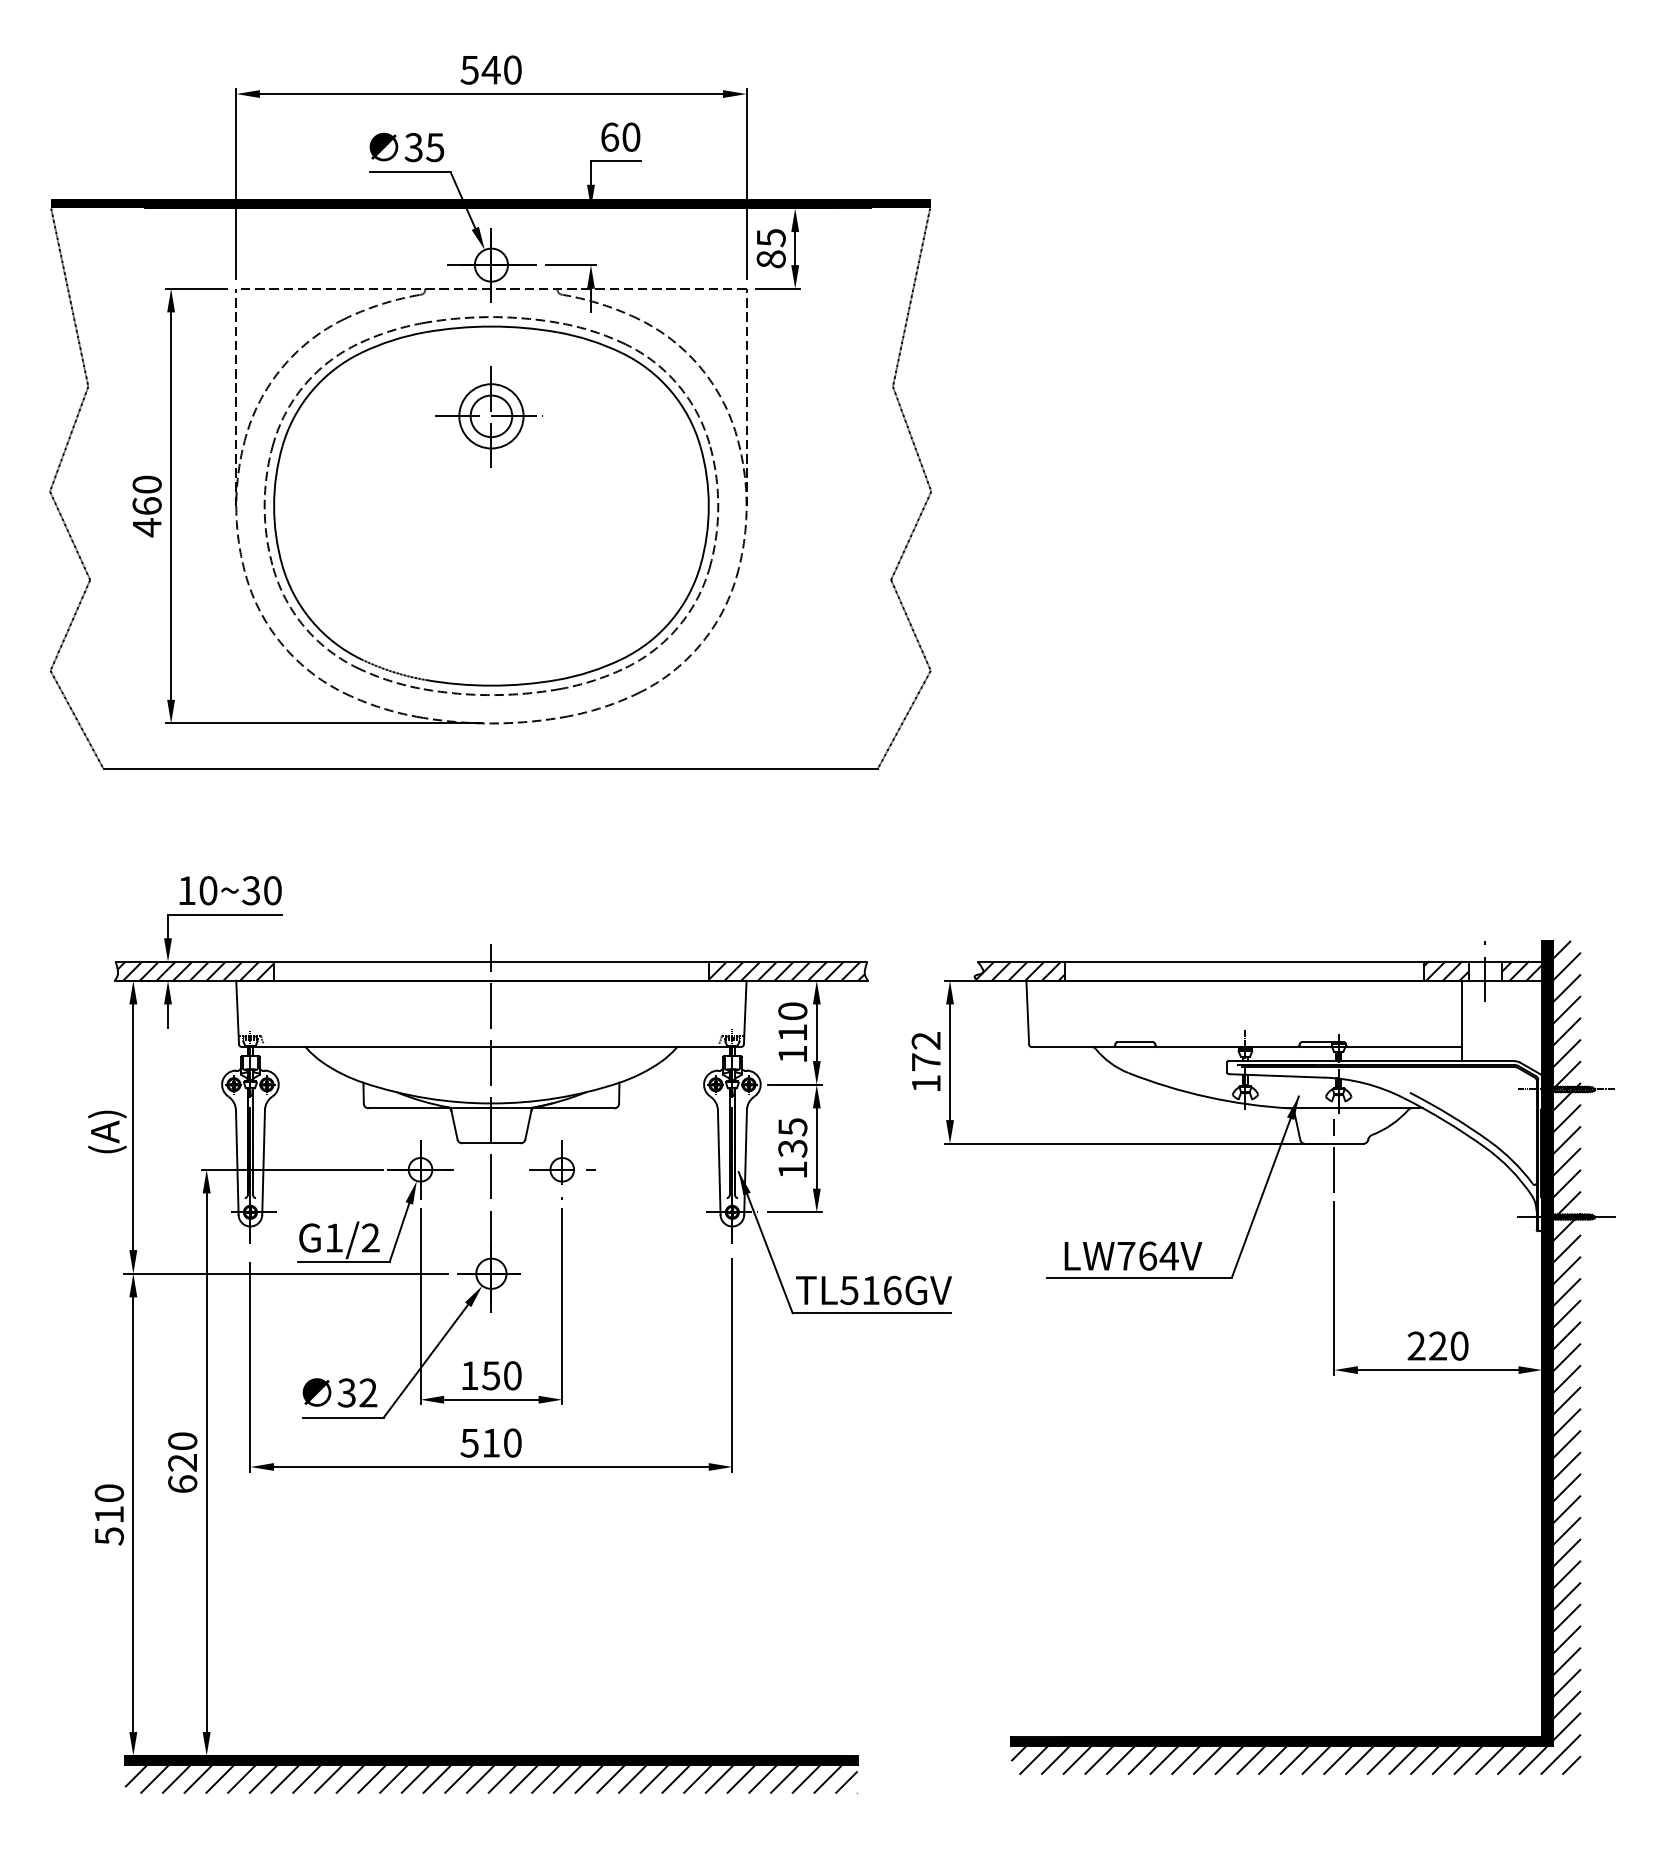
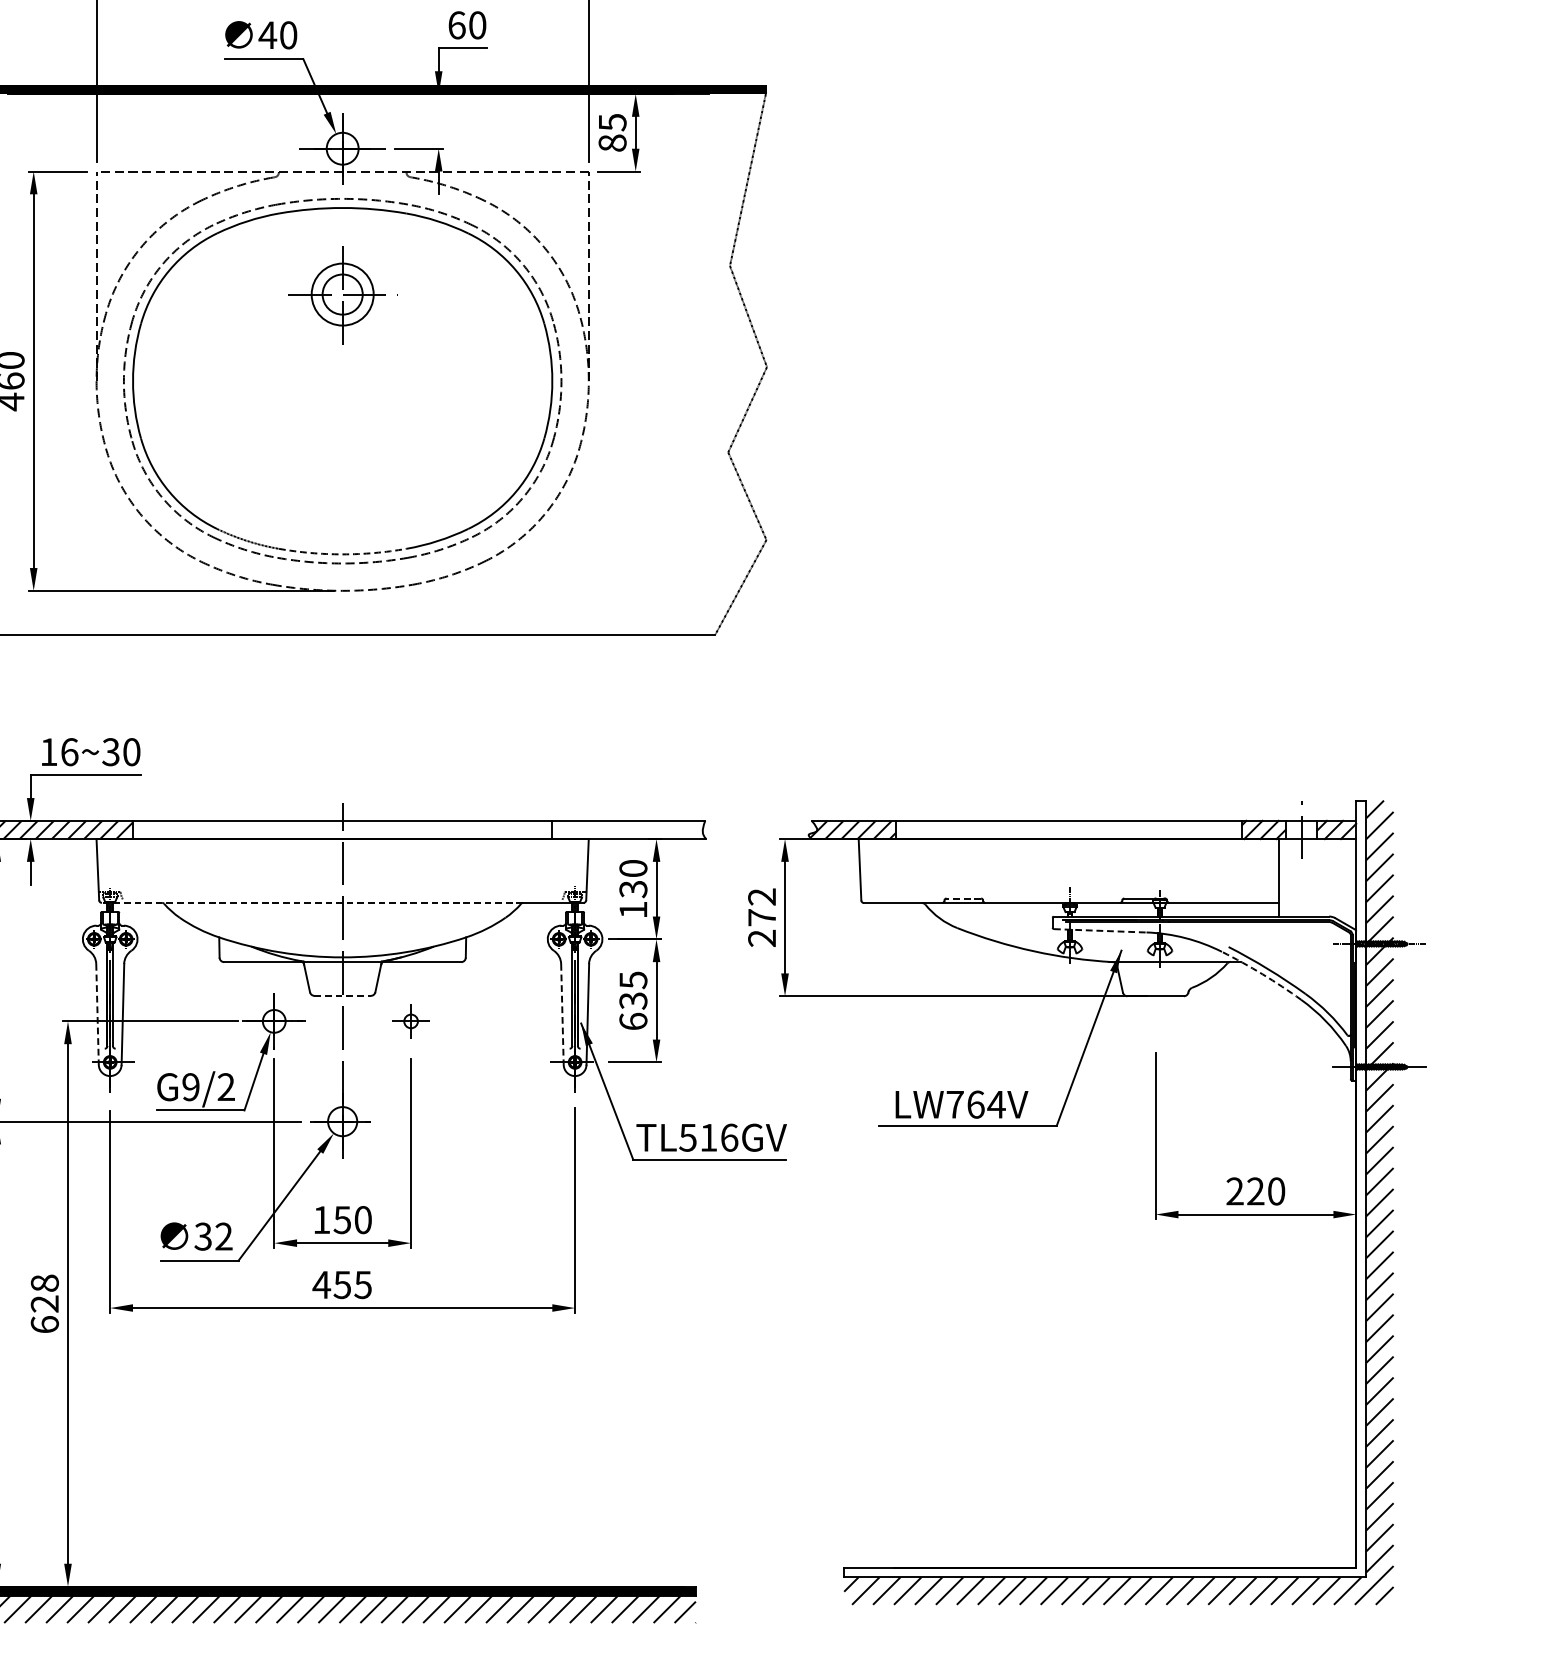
text: (424, 147) -> (278, 35), 35 -> 40
arc: (491, 685) -> (342, 554), solid -> dashed
text: (208, 890) -> (69, 751), 10~30 -> 16~30
hatch: (786, 970) -> (627, 829), removed
text: (792, 1033) -> (633, 889), 110 -> 130
line: (1135, 1042) -> (963, 898), solid -> dashed
line: (459, 1046) -> (311, 902), solid -> dashed
line: (1276, 1075) -> (1099, 930), solid -> dashed
text: (925, 1083) -> (761, 938), 172 -> 272
arc: (1445, 1121) -> (1262, 974), solid -> dashed
line: (491, 1143) -> (342, 996), solid -> dashed
line: (1334, 1155) -> (1155, 1007), removed
line: (237, 1163) -> (97, 1015), solid -> dashed
line: (719, 1163) -> (562, 1015), solid -> dashed
part: (562, 1169) -> (411, 1021), size x0.6
text: (792, 1169) -> (633, 1021), 135 -> 635
text: (333, 1237) -> (190, 1086), G1/2 -> G9/2
fill: (1281, 1343) -> (1104, 1188), removed
text: (182, 1441) -> (44, 1283), 620 -> 628
text: (490, 1442) -> (341, 1284), 510 -> 455

